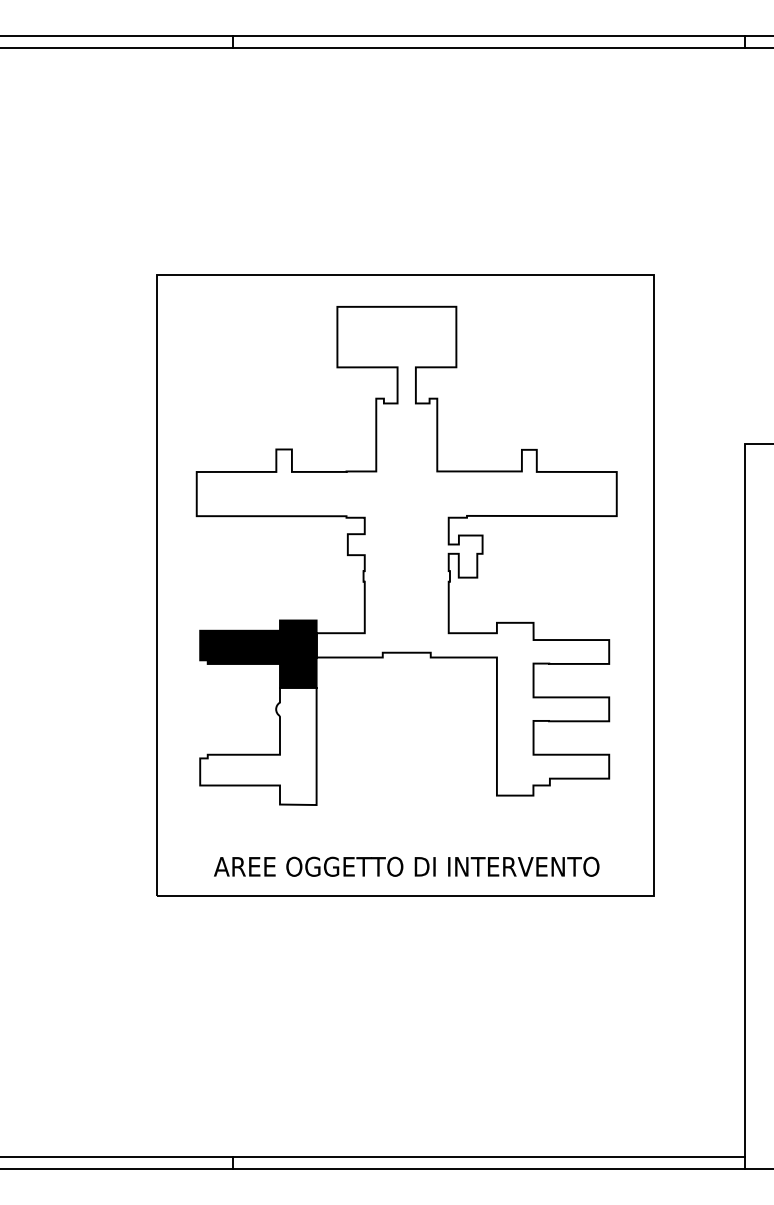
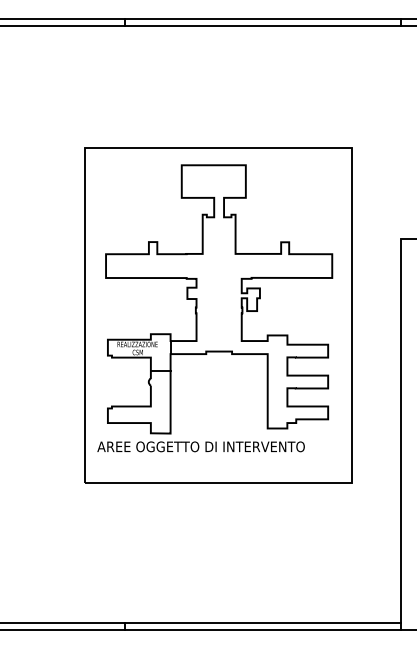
fill: (257, 654) -> (138, 352), removed
text: (405, 866) -> (200, 446), moved

